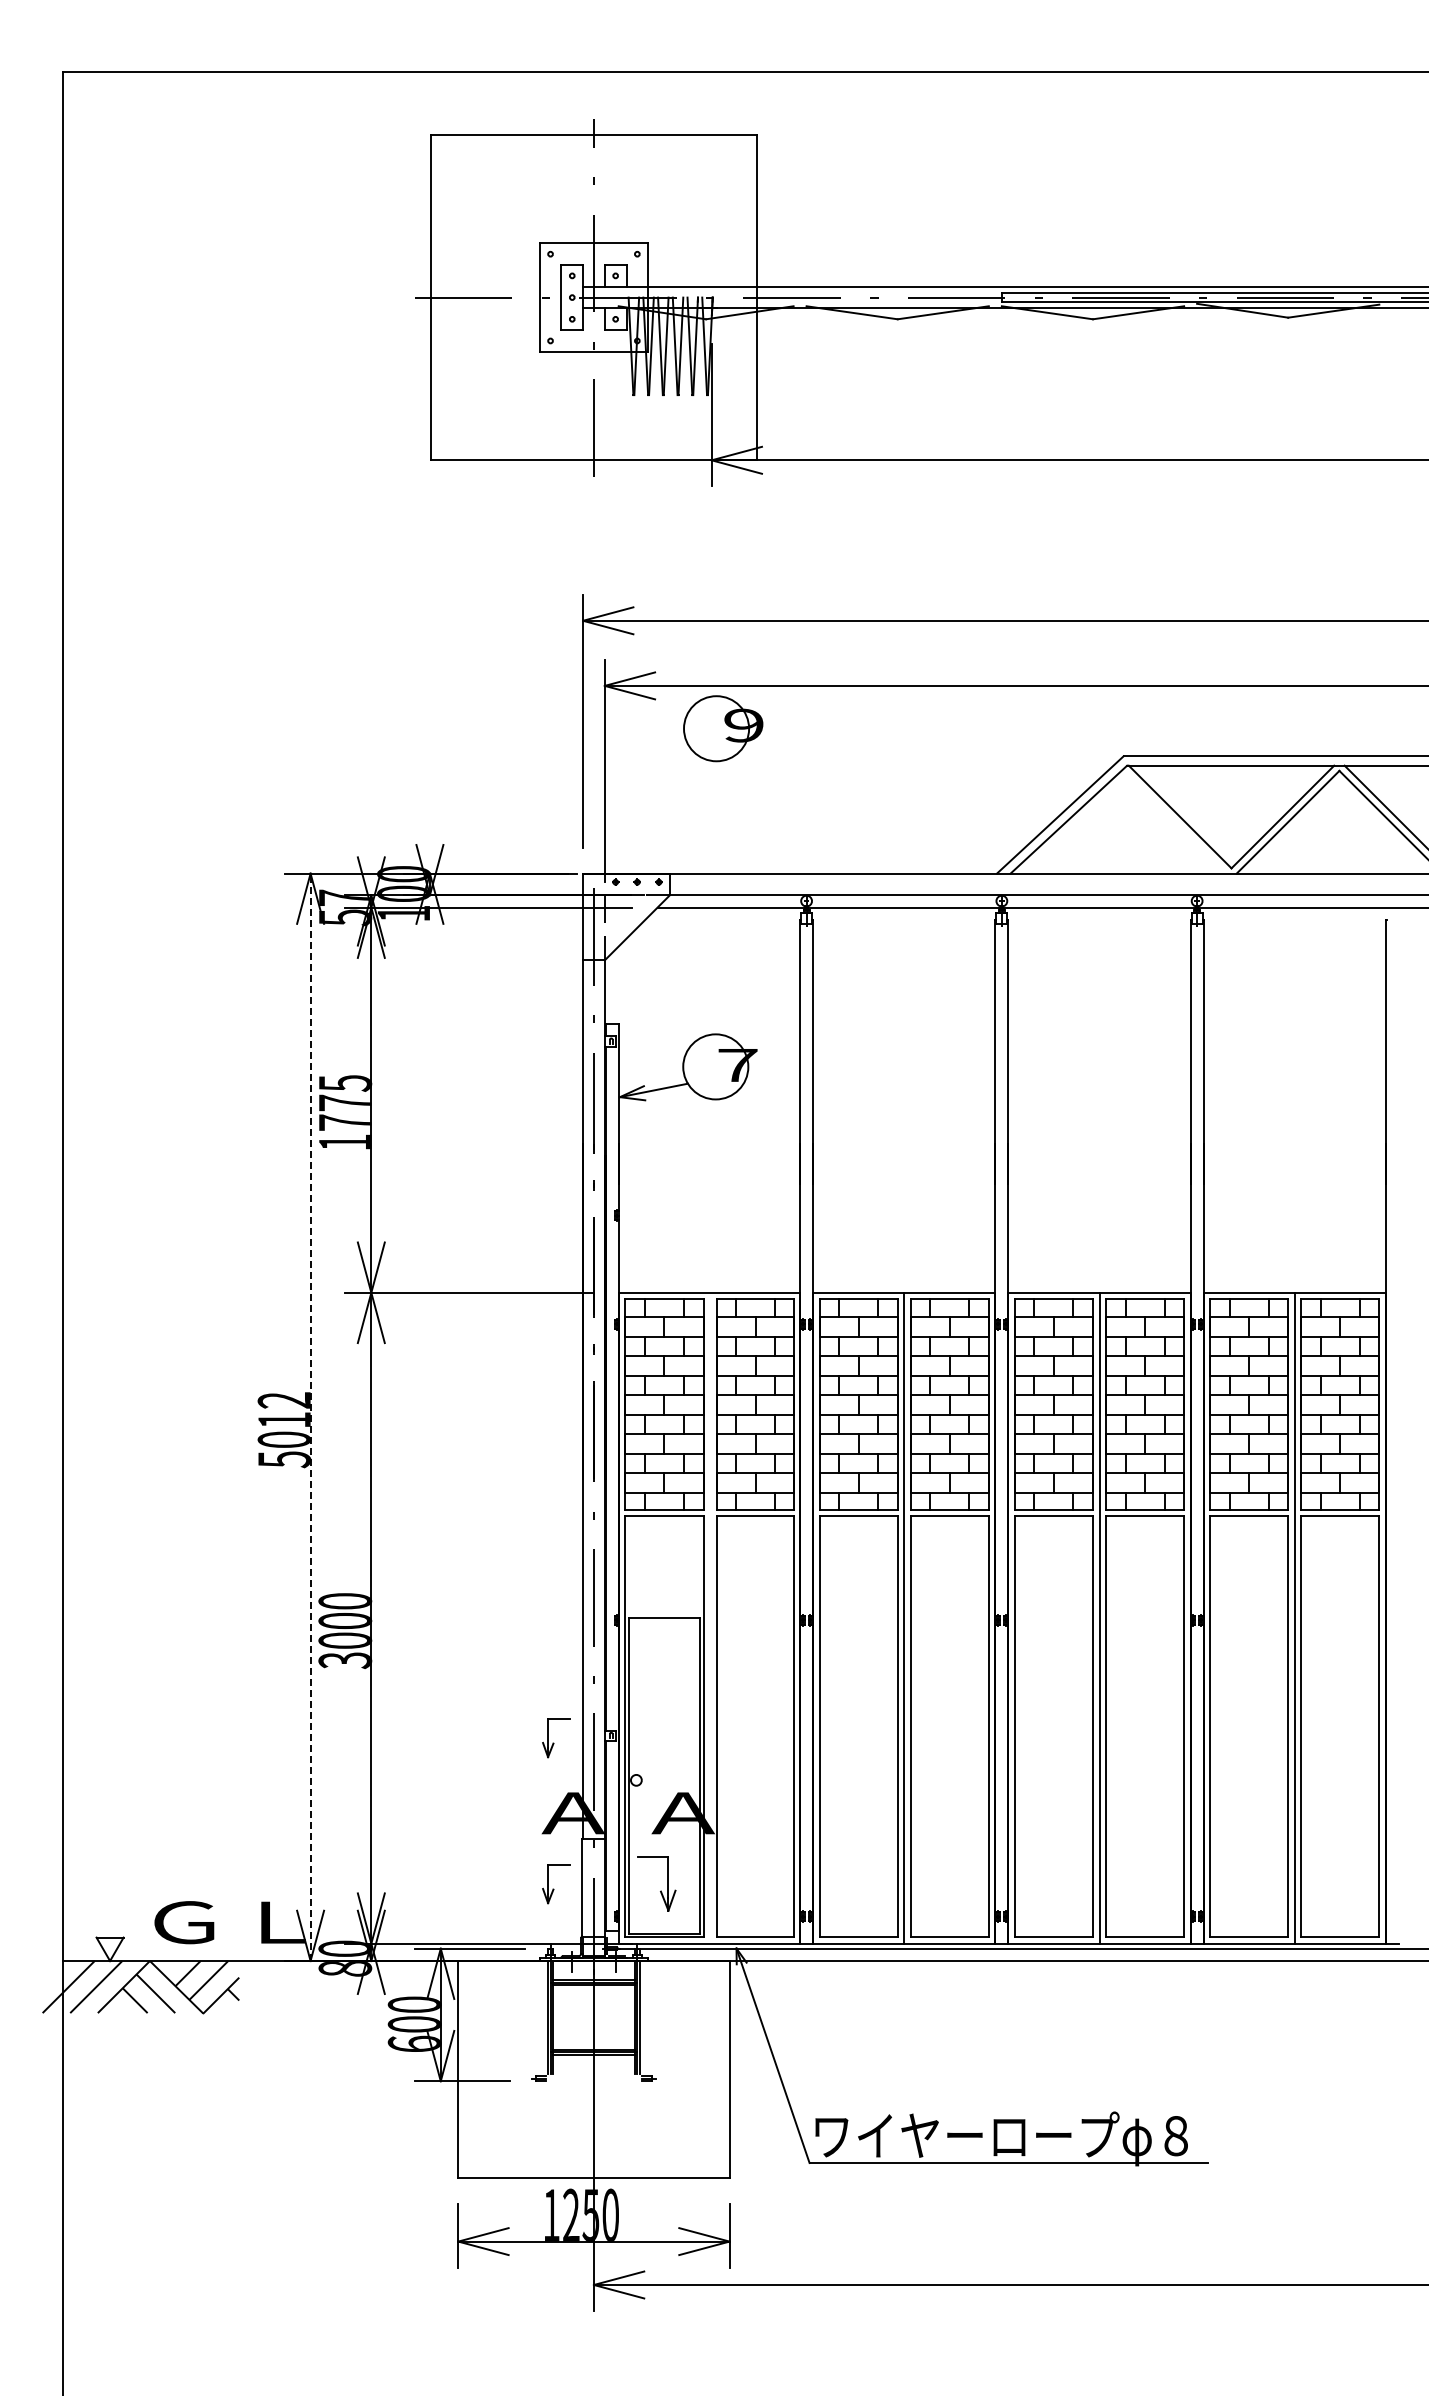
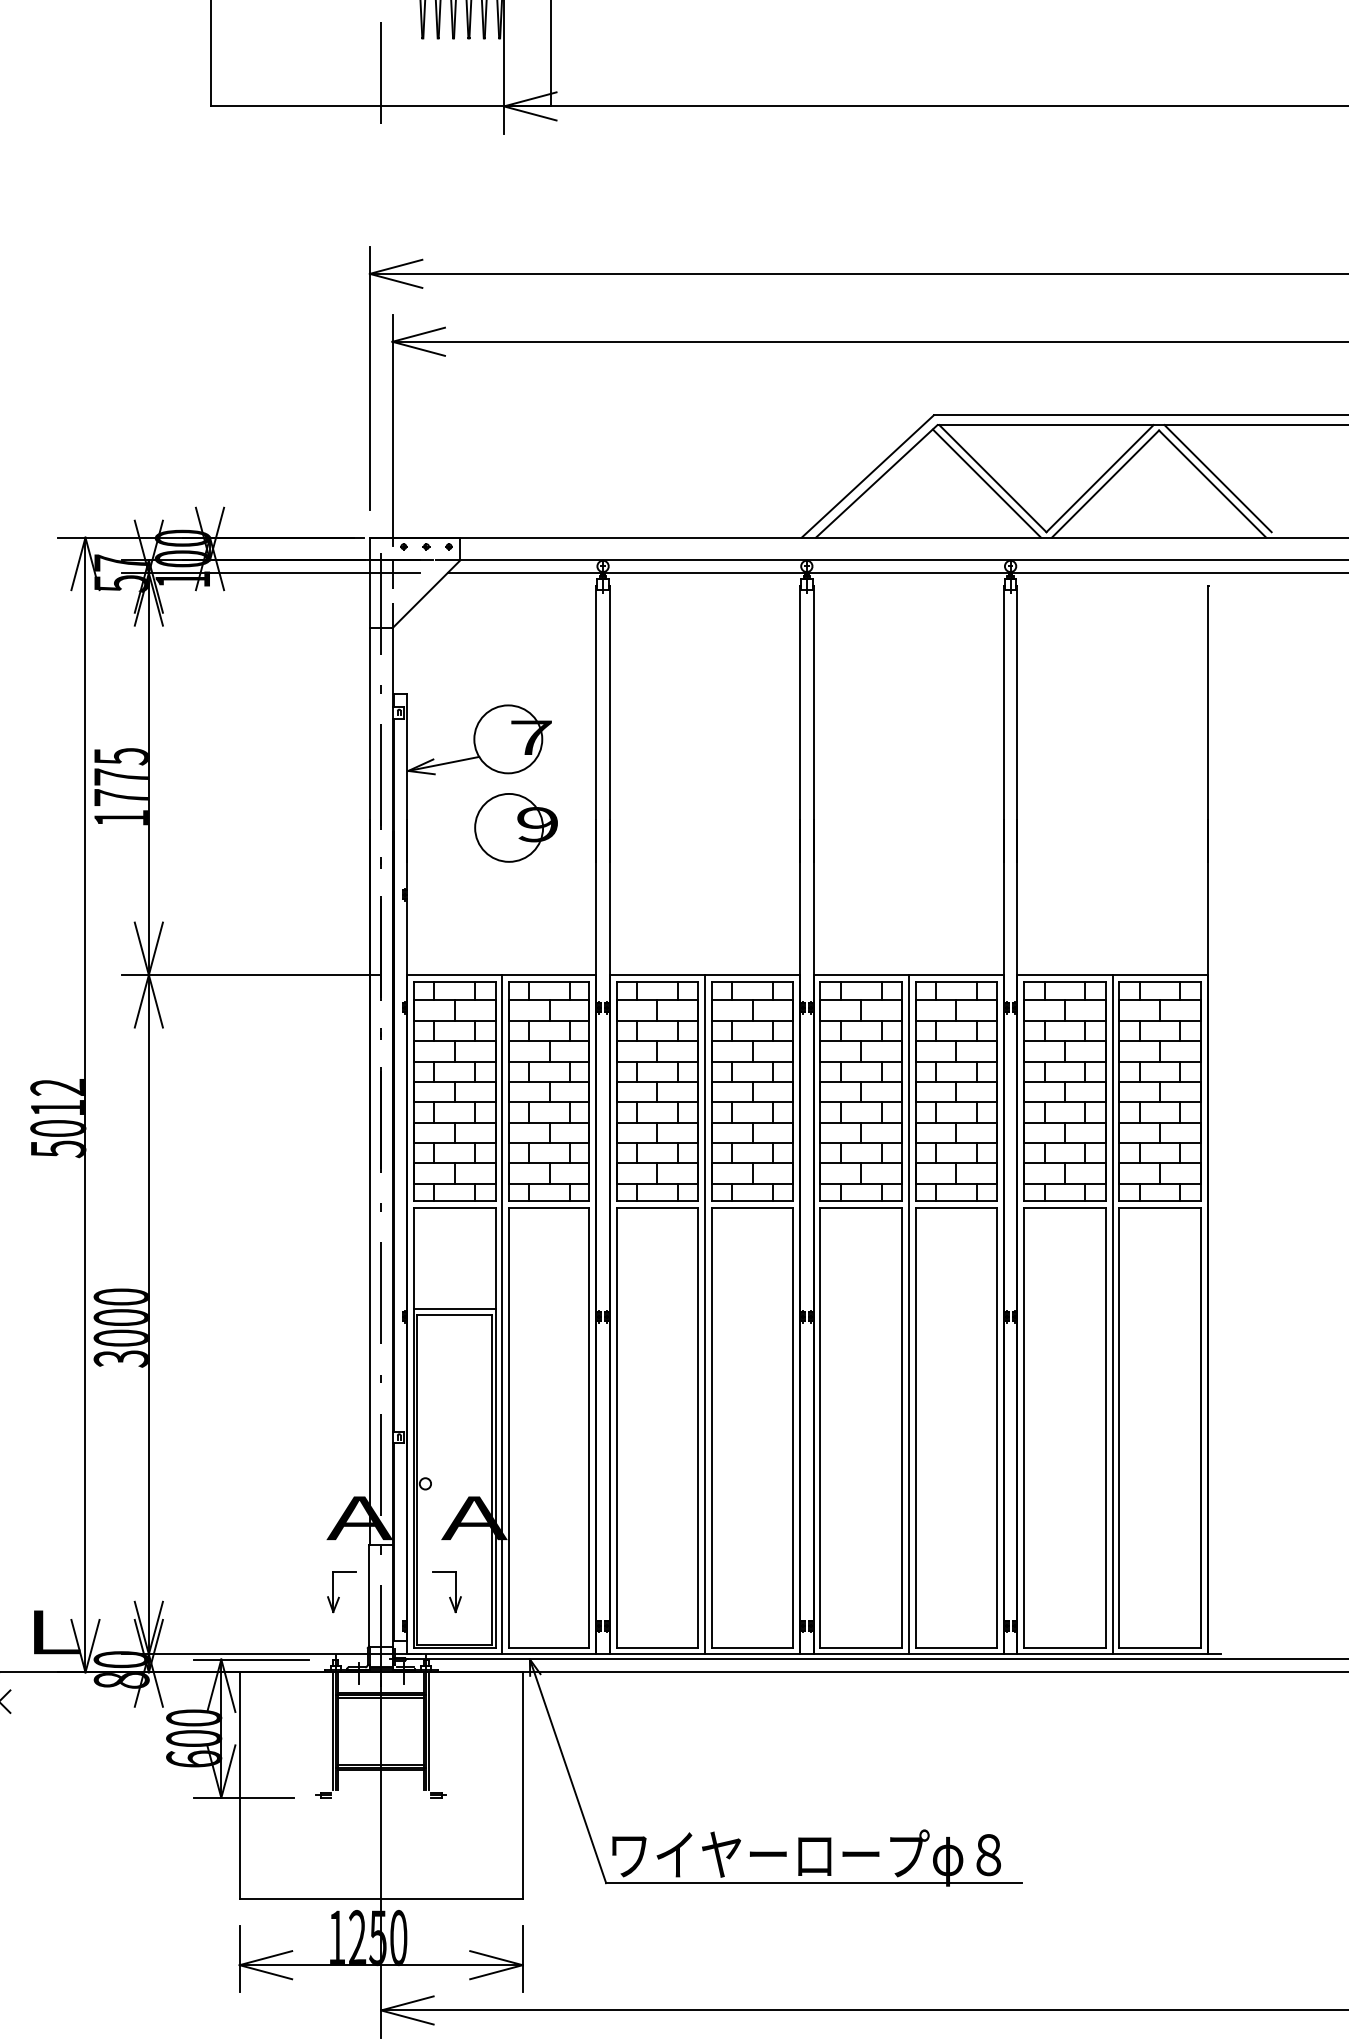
part: (723, 728) -> (516, 827), moved
line: (1174, 821) -> (986, 483), added
line: (310, 1417) -> (85, 1105), dashed -> solid
line: (664, 1612) -> (454, 1308), added
line: (710, 1617) -> (502, 1313), added
part: (556, 1738) -> (342, 1440), removed
part: (657, 1884) -> (447, 1592), size x0.71

